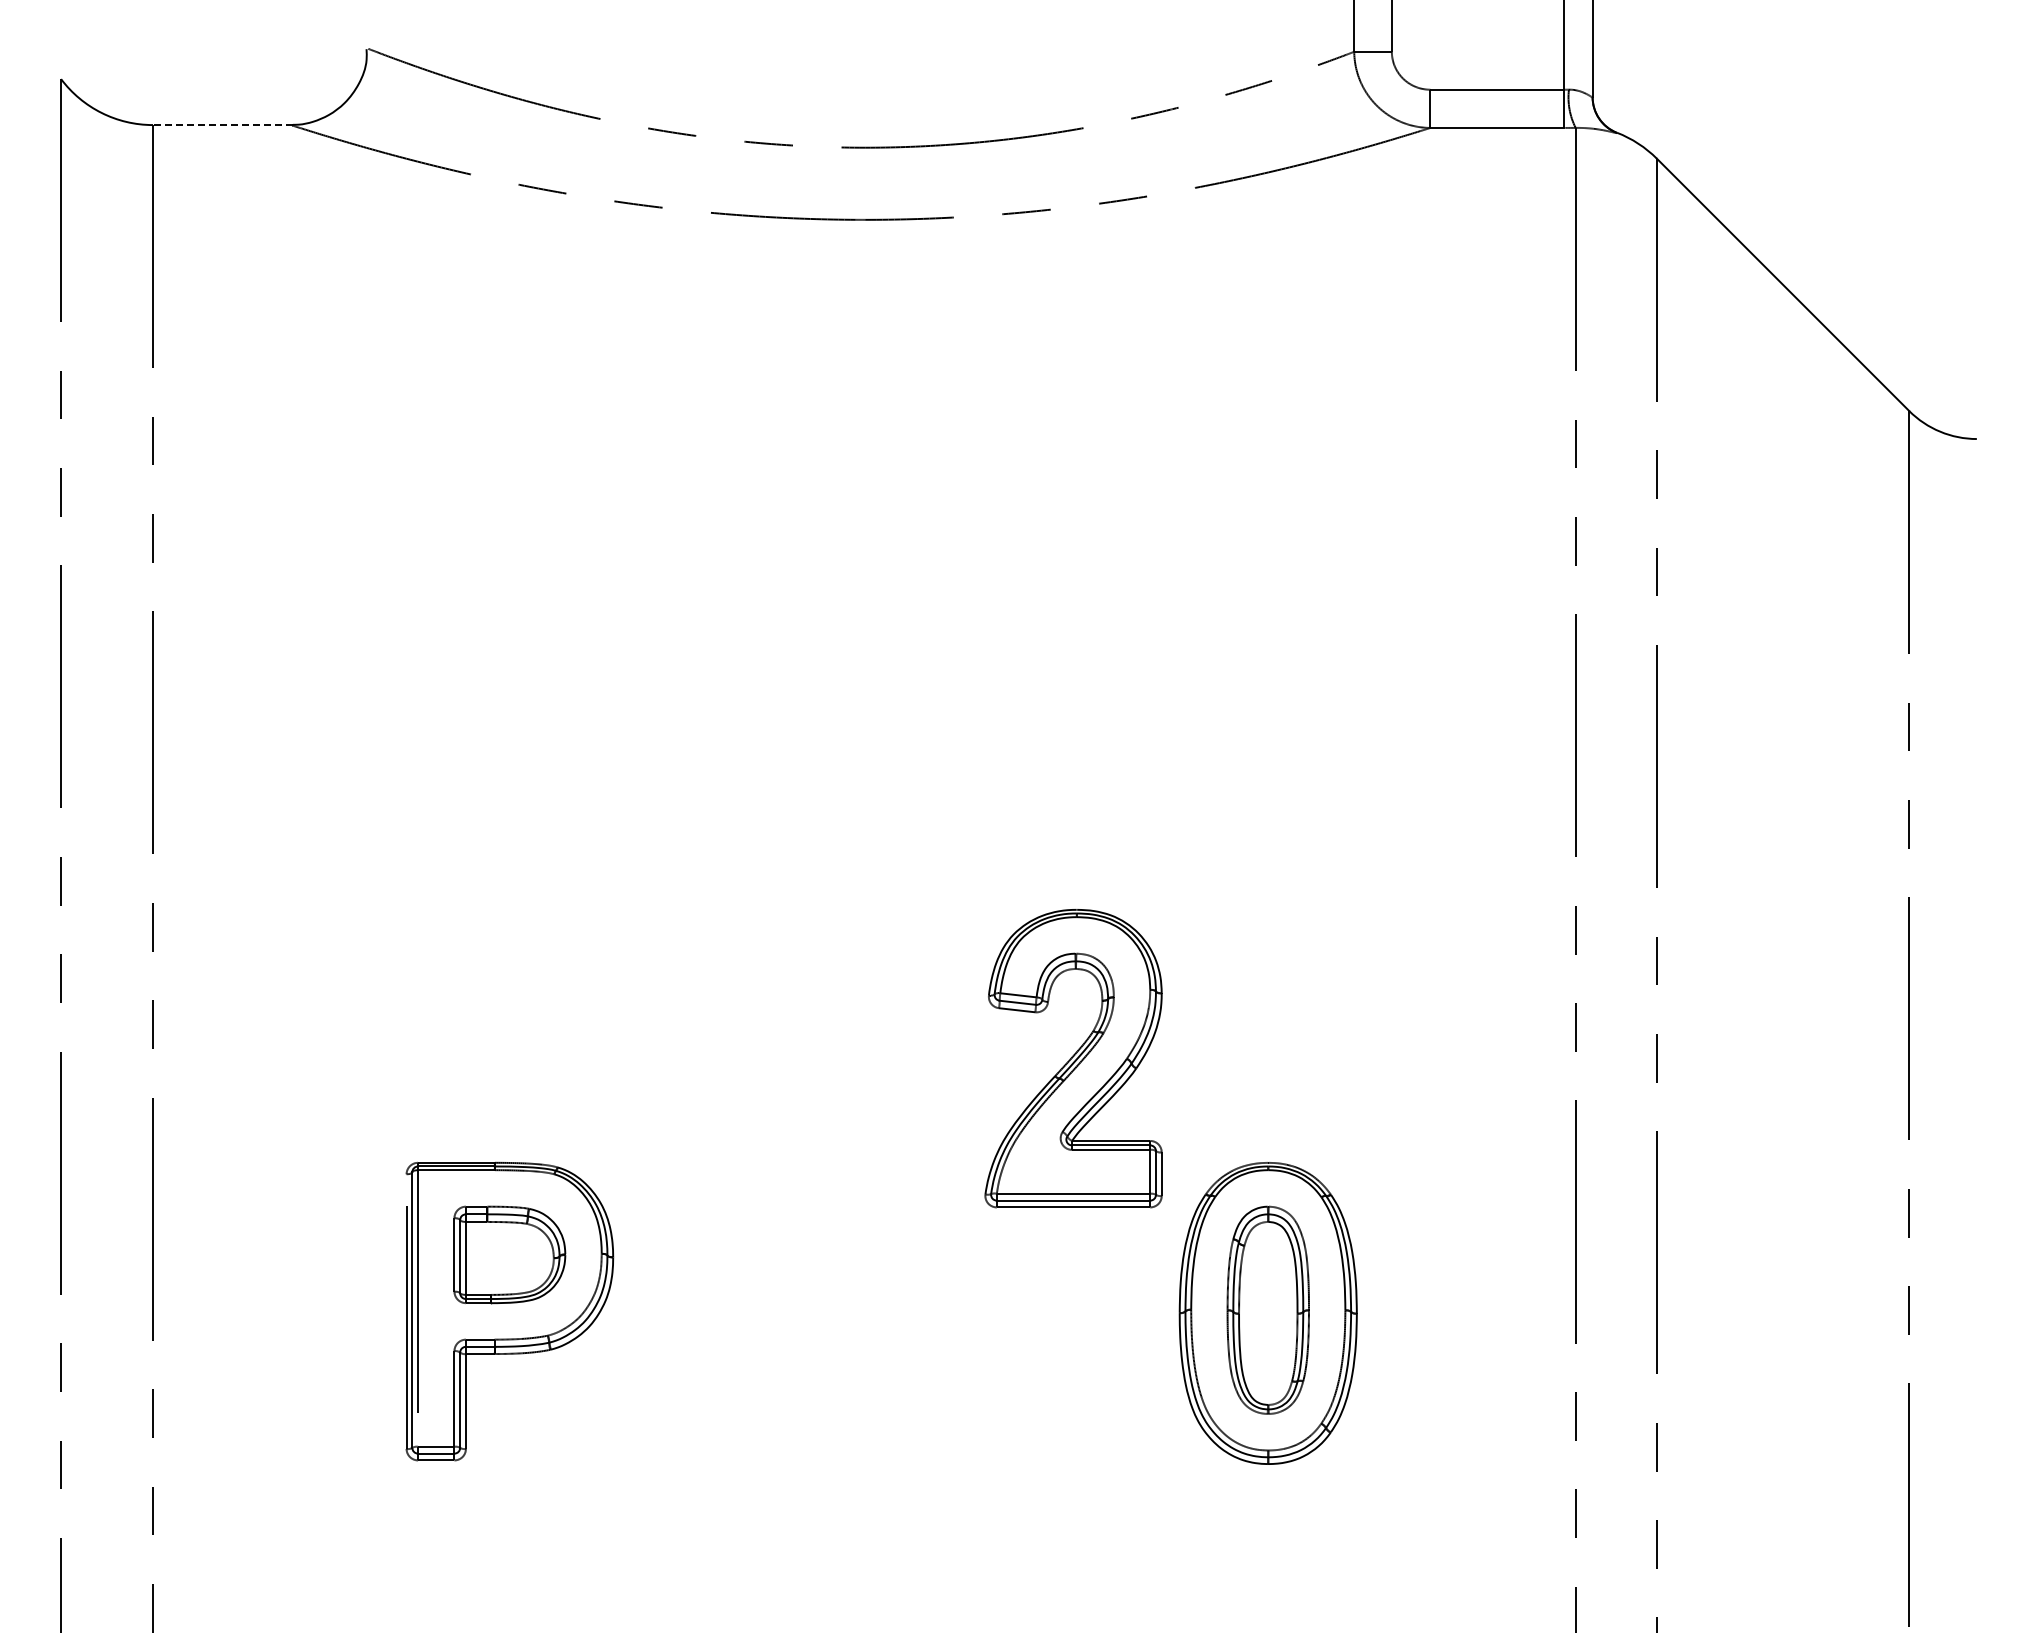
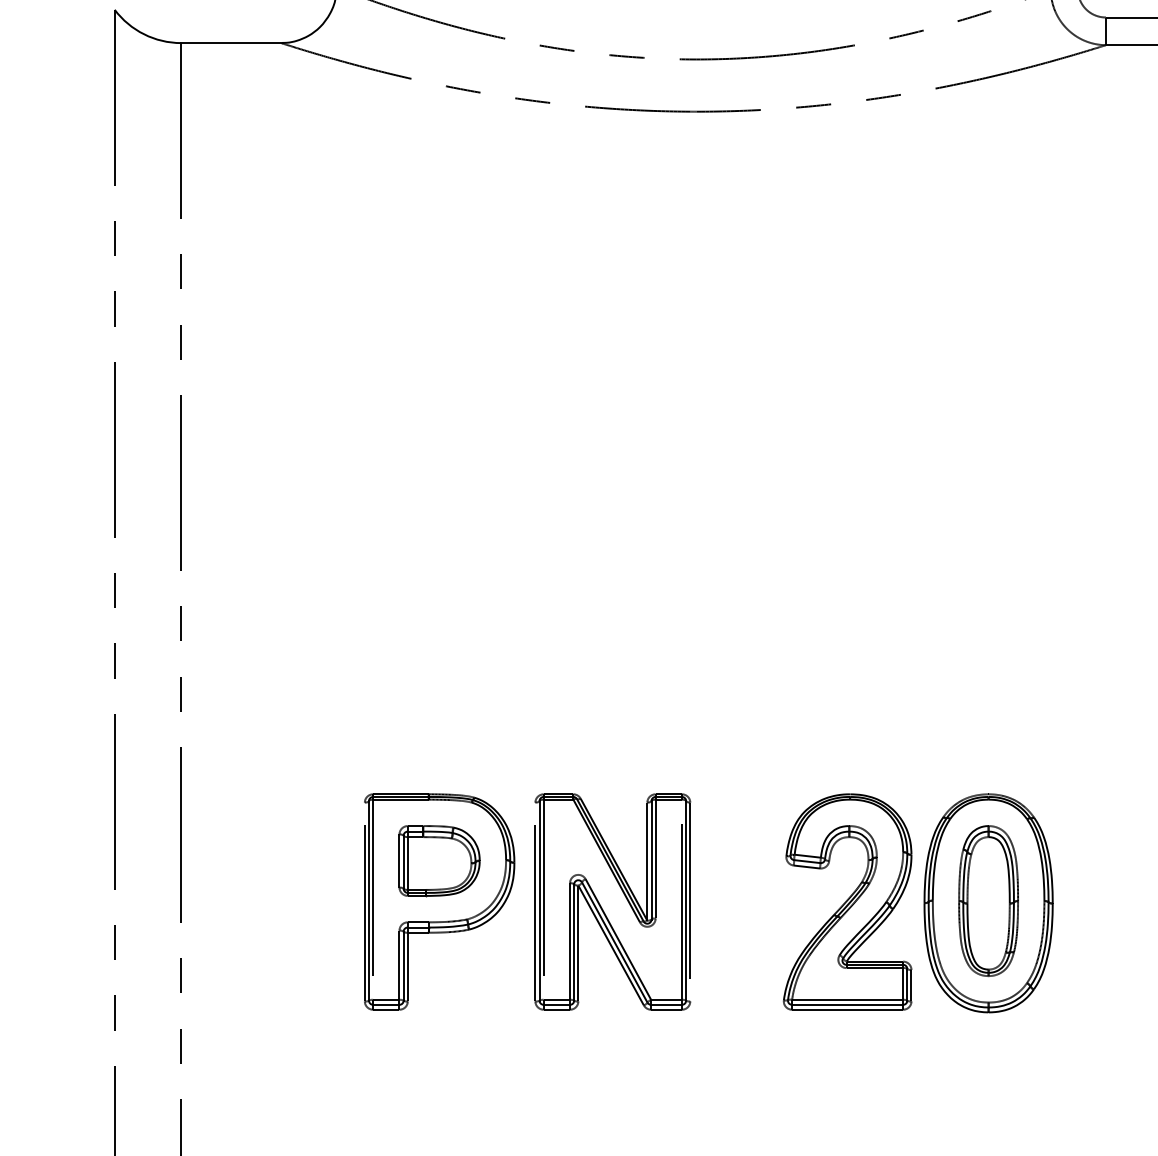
line: (222, 125) -> (231, 43), dashed -> solid
part: (1073, 1058) -> (847, 901), moved
part: (749, 1311) -> (613, 901), added

